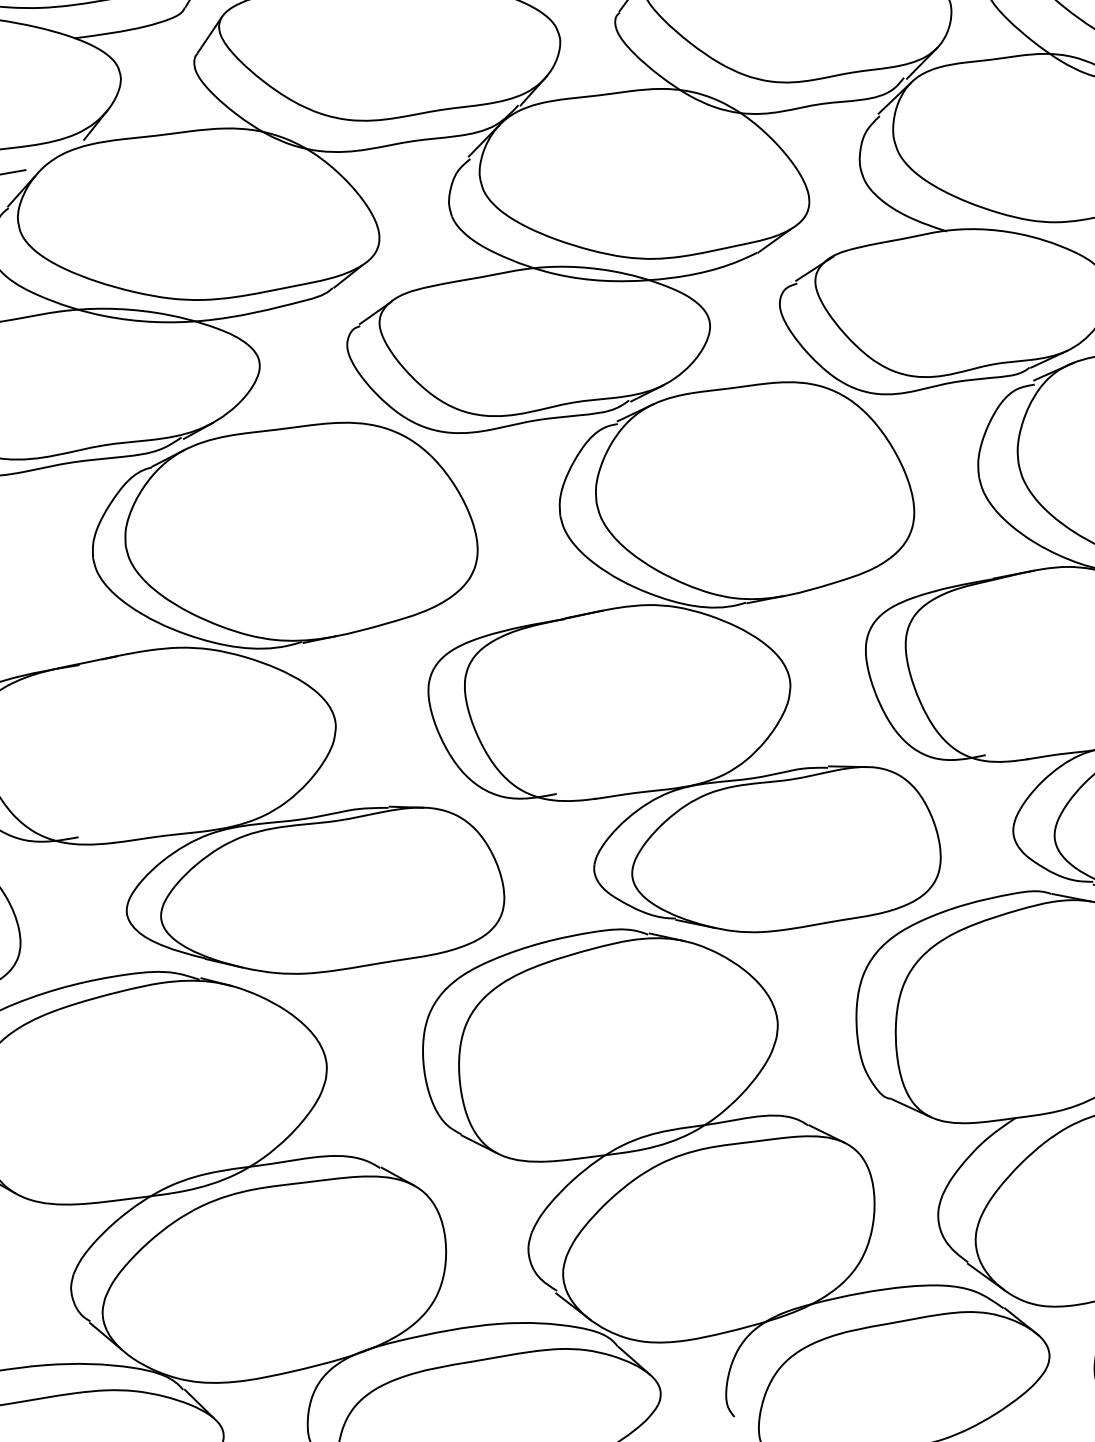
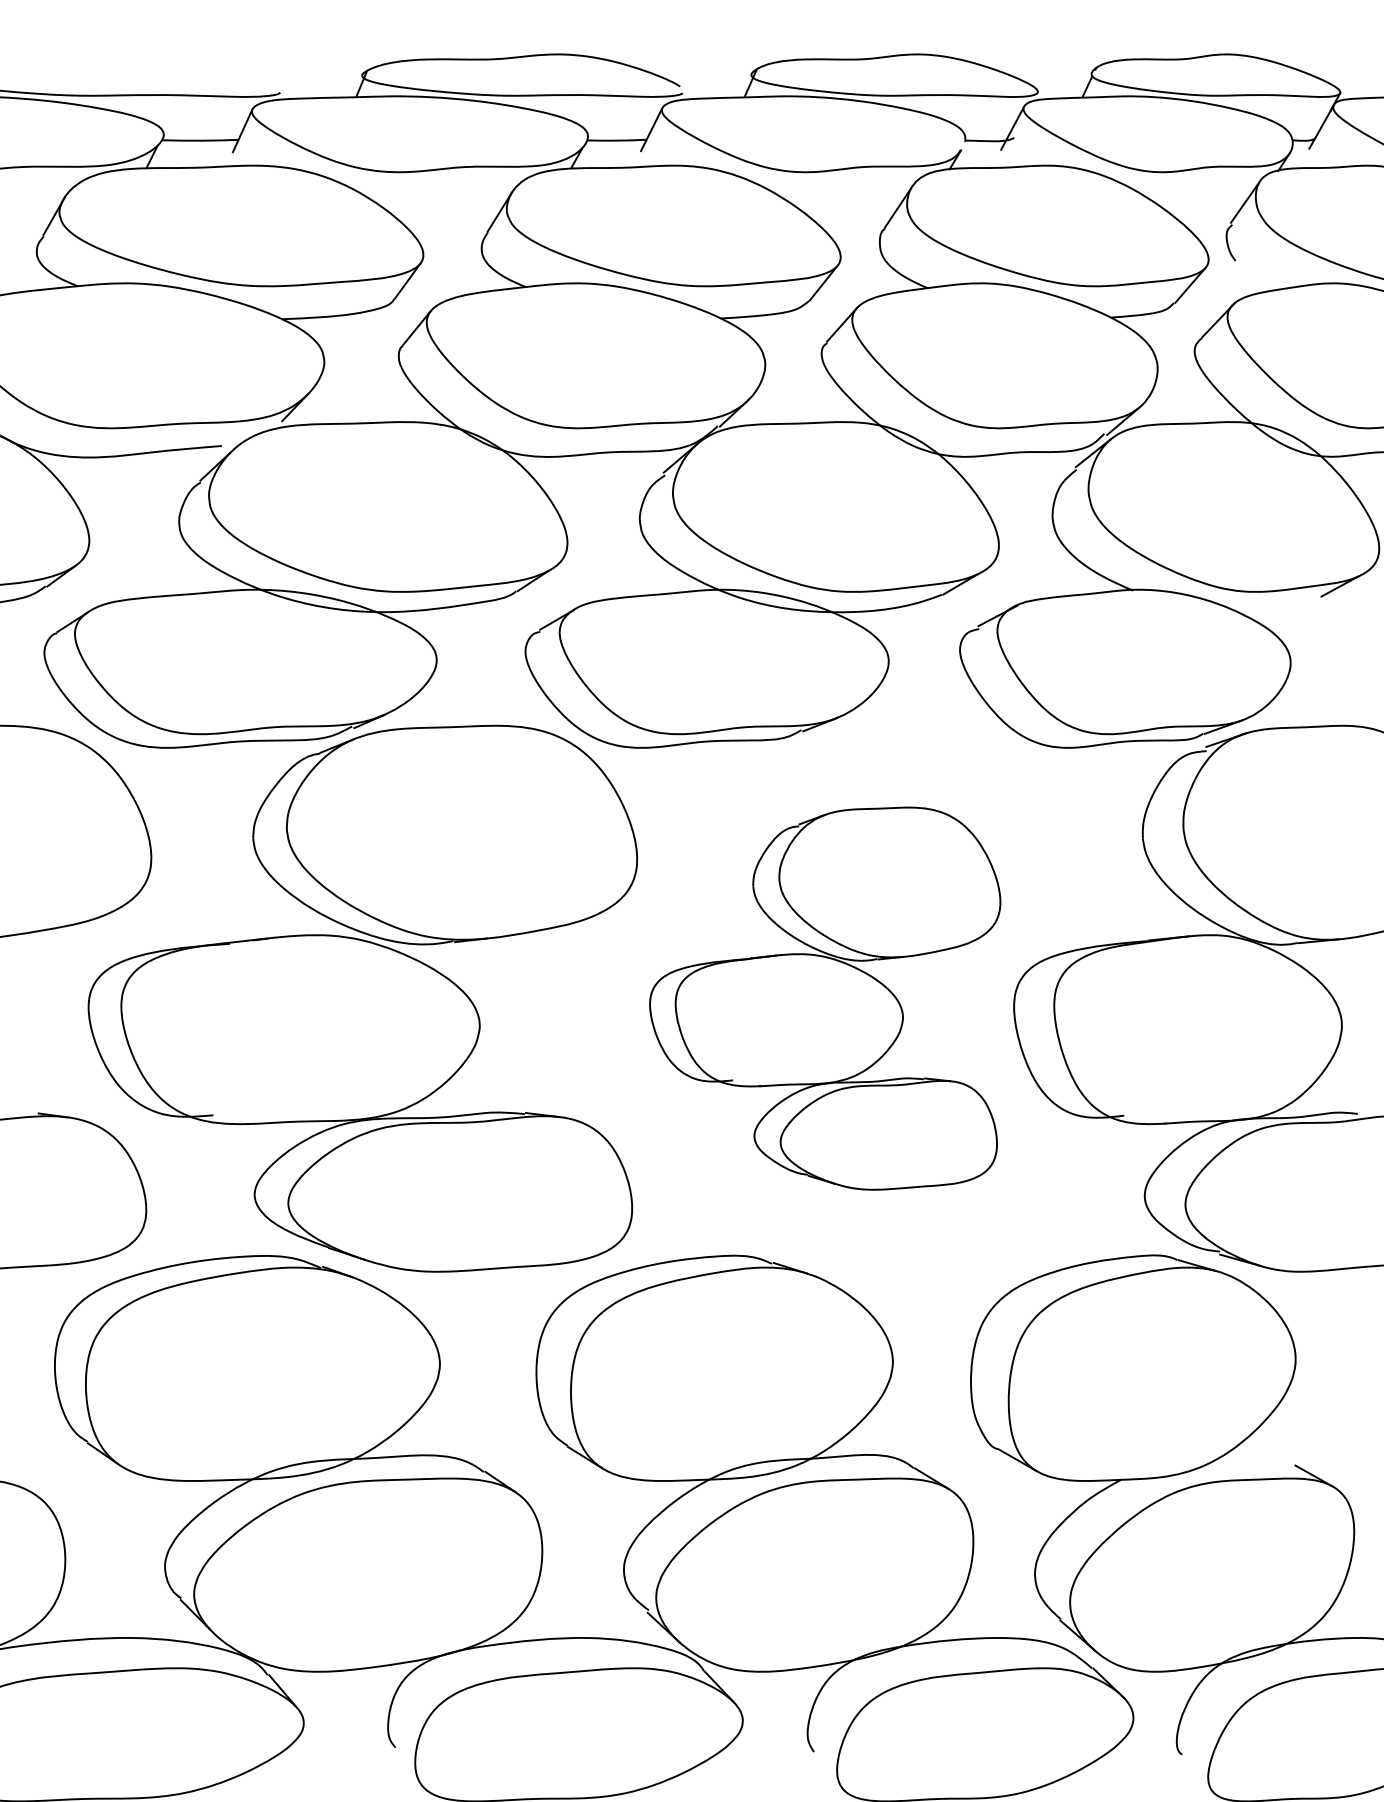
part: (677, 665) -> (825, 998), size x0.7

